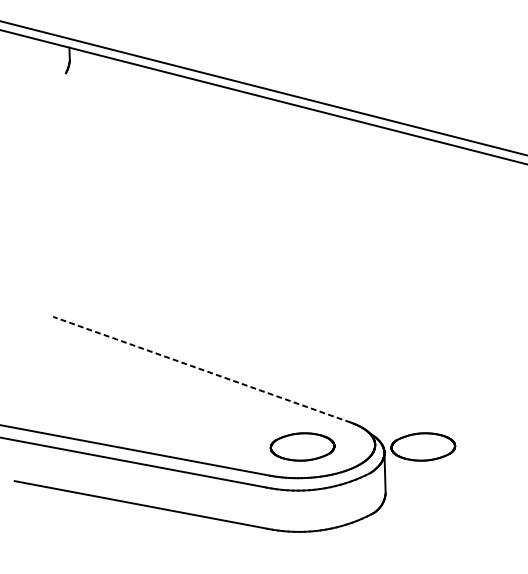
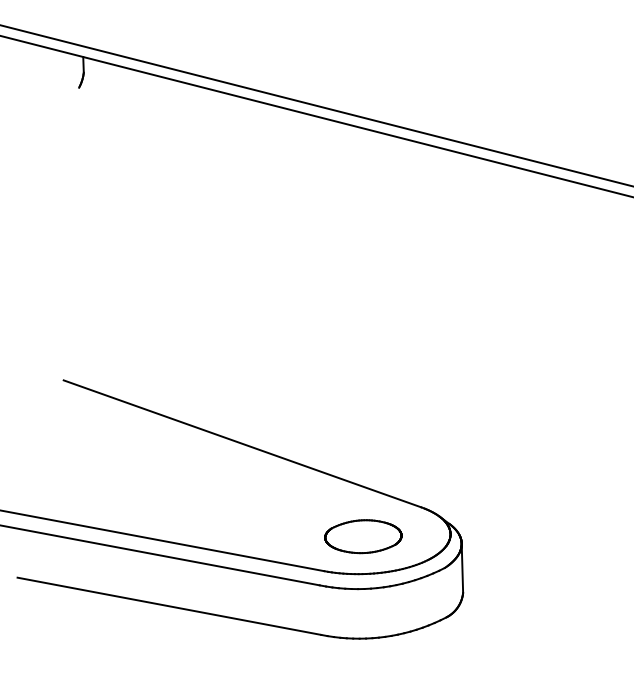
line: (201, 369) -> (242, 443), dashed -> solid
part: (423, 446) -> (508, 536), removed

